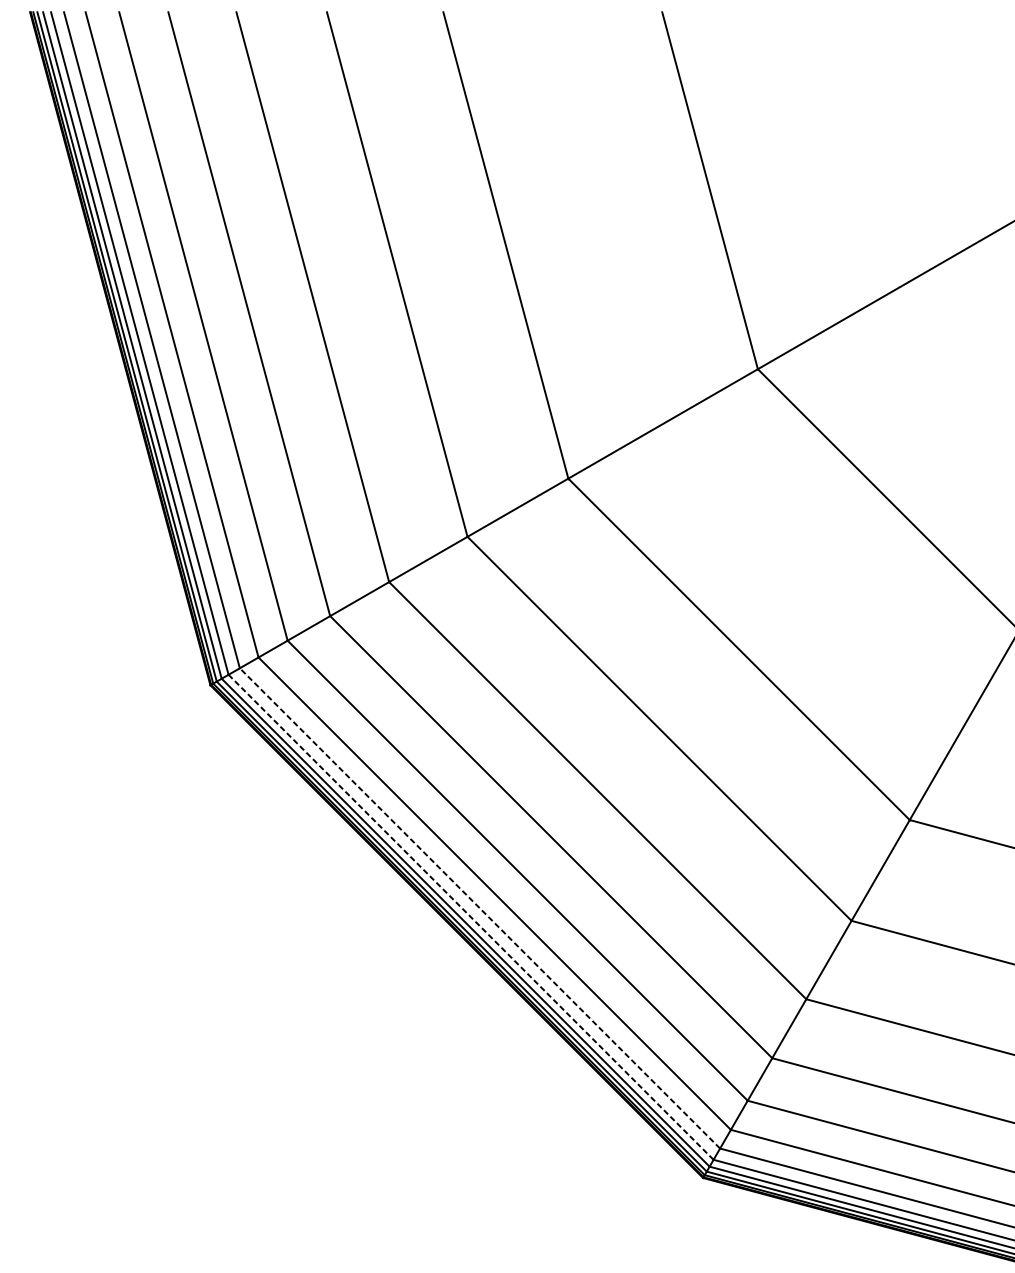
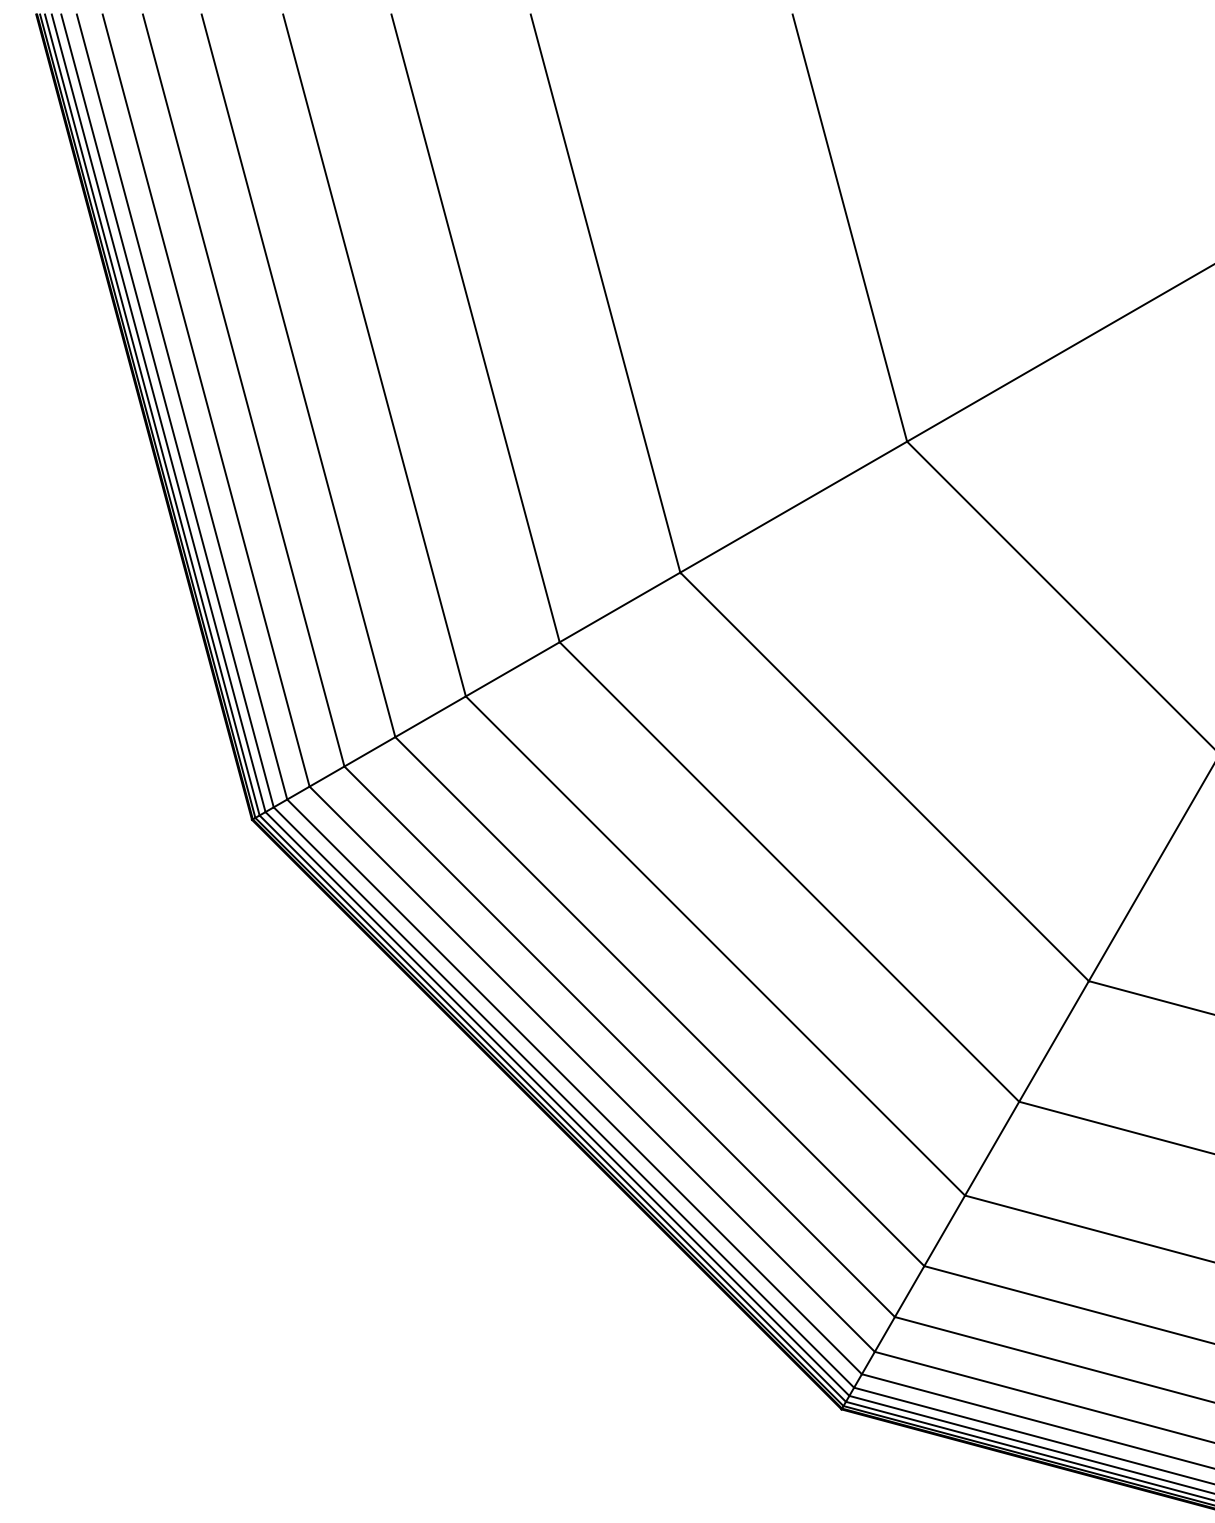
line: (479, 908) -> (574, 1086), dashed -> solid
line: (470, 917) -> (563, 1097), dashed -> solid

